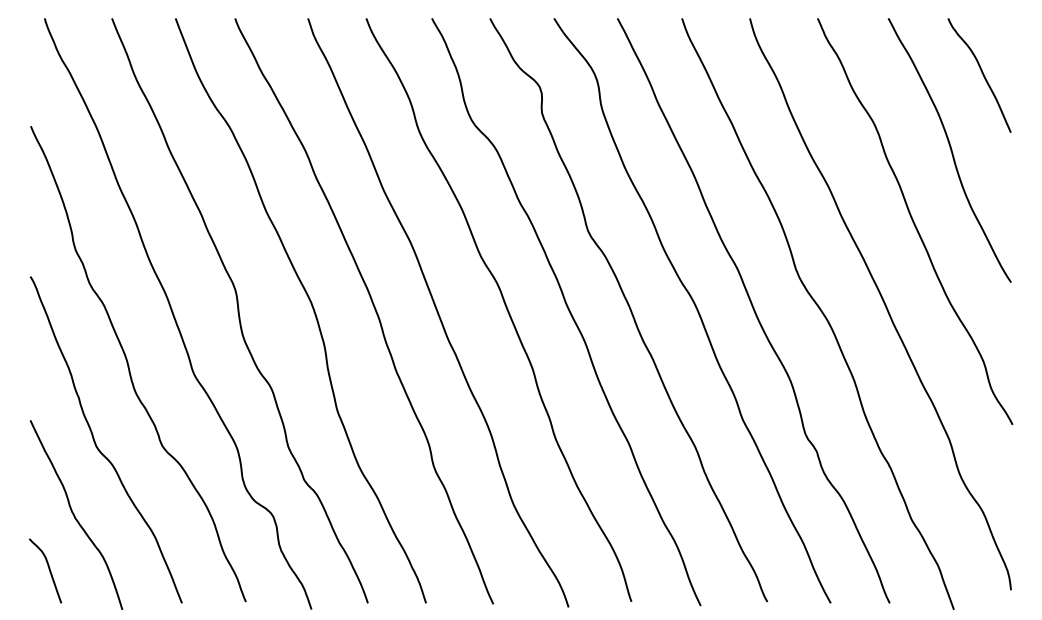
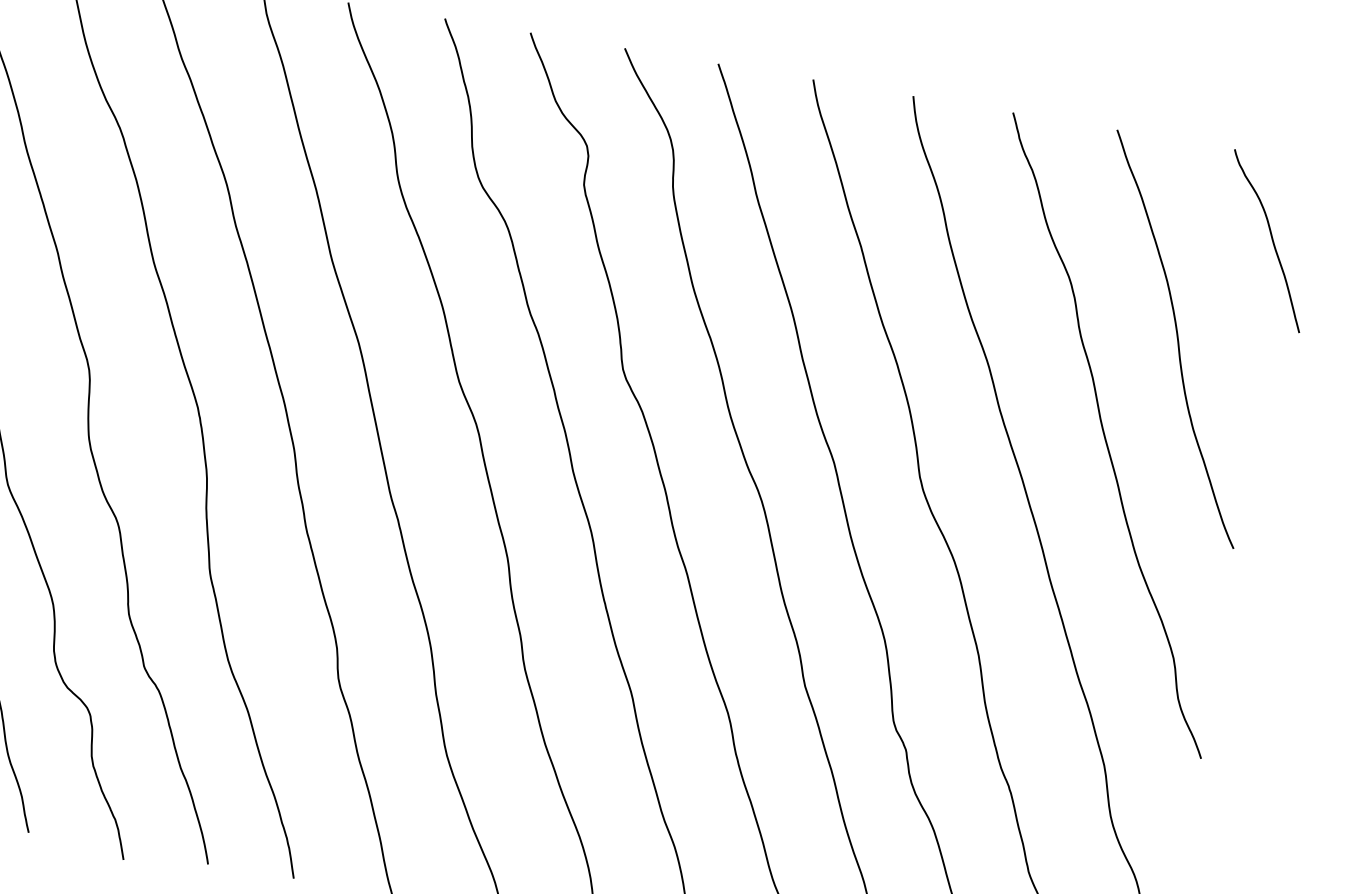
curve: (981, 73) -> (1270, 238), moved

